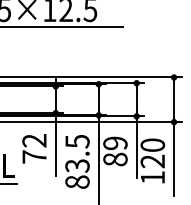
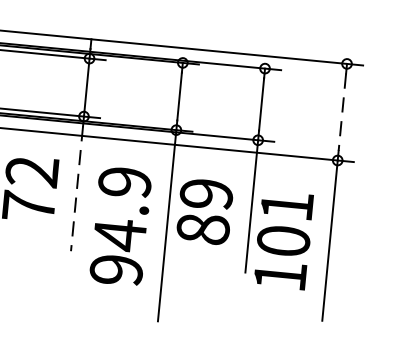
line: (174, 99) -> (343, 111), solid -> dashed
line: (55, 146) -> (76, 188), solid -> dashed
text: (152, 153) -> (284, 223), 120 -> 101
text: (77, 161) -> (120, 225), 83.5 -> 94.9

